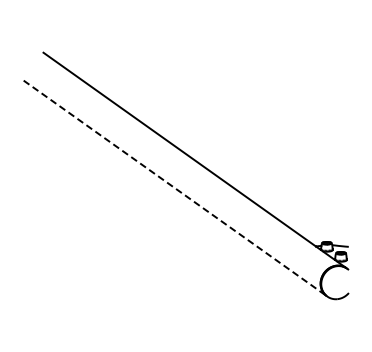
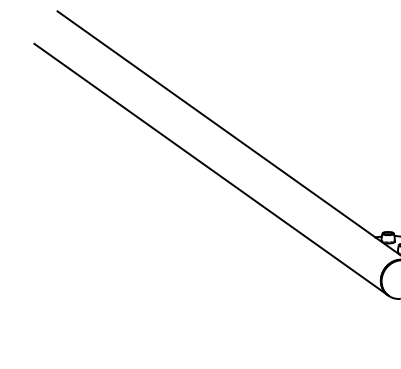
line: (175, 188) -> (211, 169), dashed -> solid

